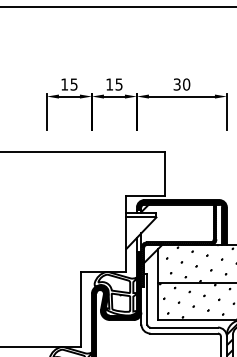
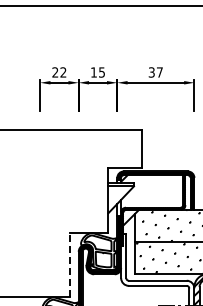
text: (69, 84) -> (59, 72), 15 -> 22
text: (186, 84) -> (159, 72), 30 -> 37
line: (81, 308) -> (69, 264), solid -> dashed

